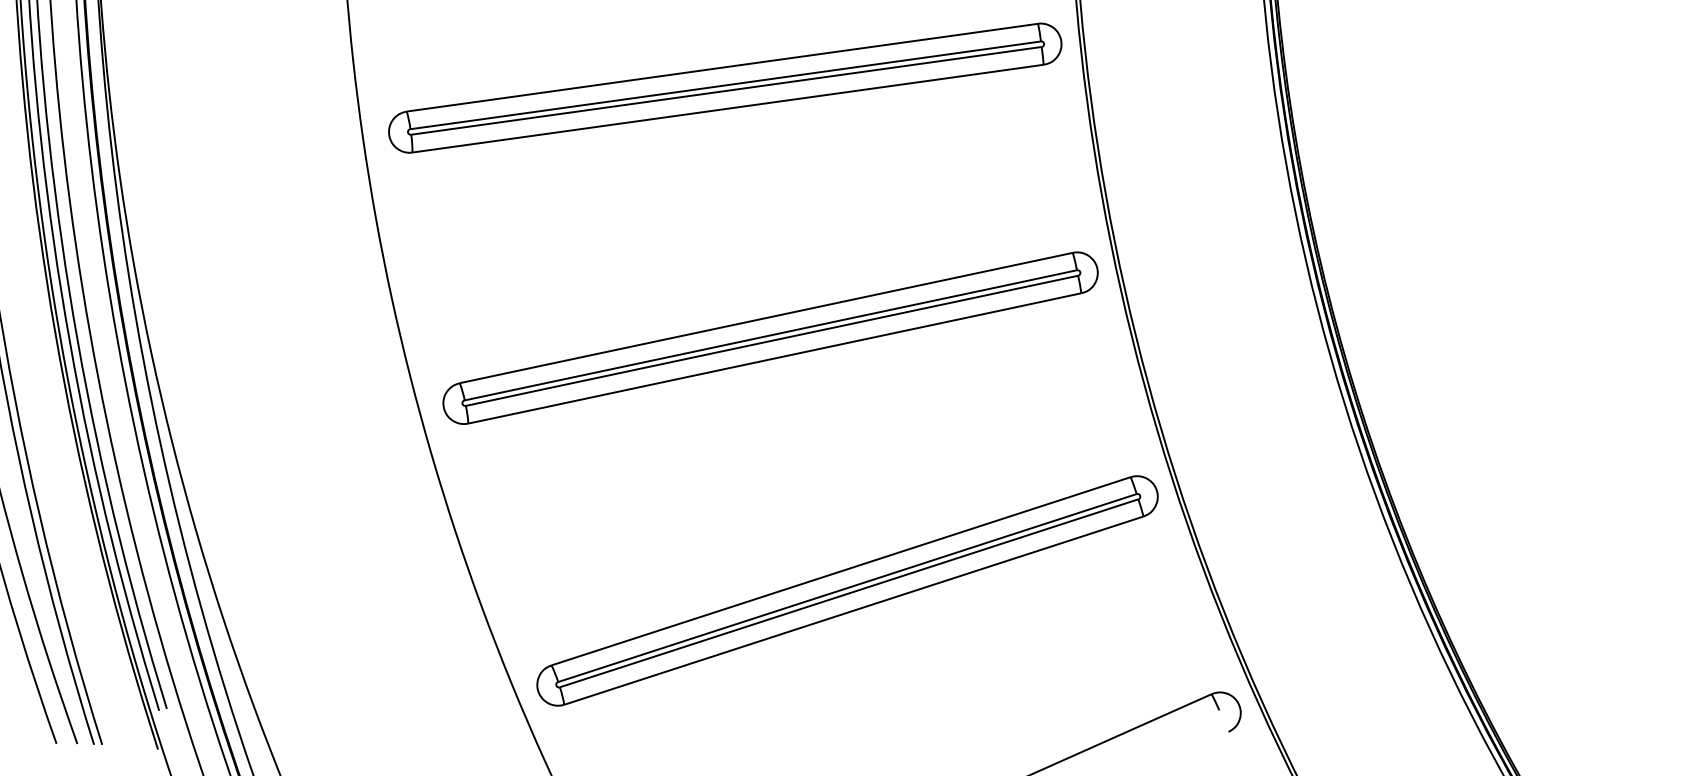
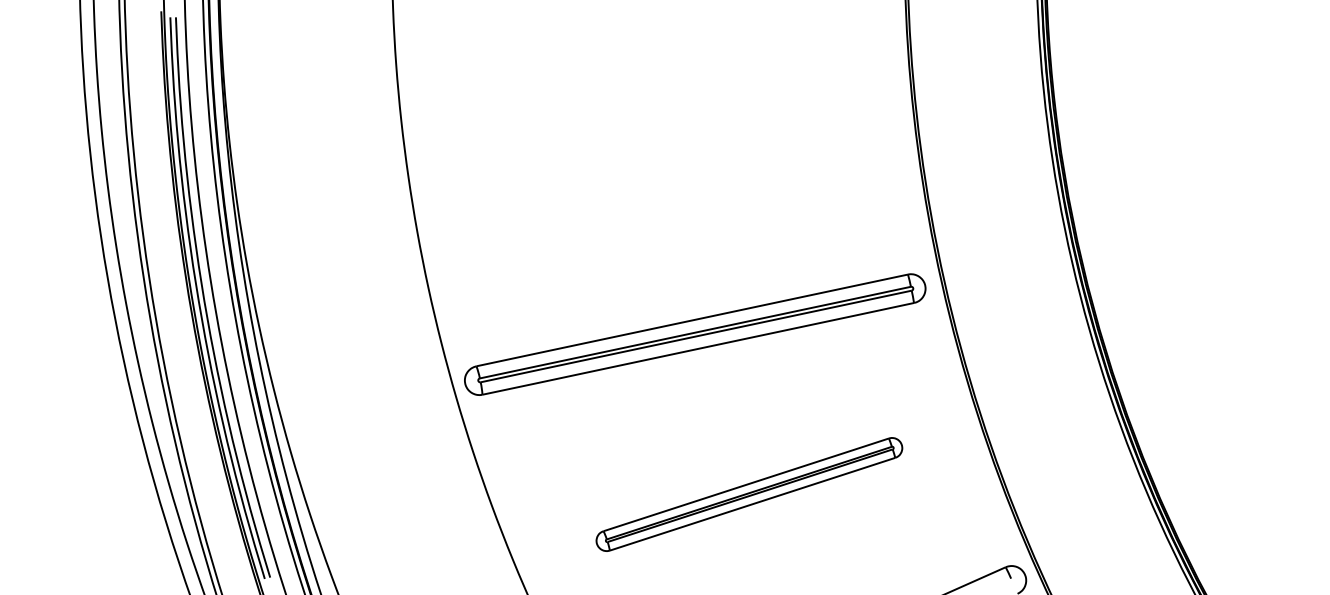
part: (724, 87) -> (662, 140), removed
part: (770, 337) -> (695, 334), moved
part: (847, 590) -> (749, 494), size x0.7

